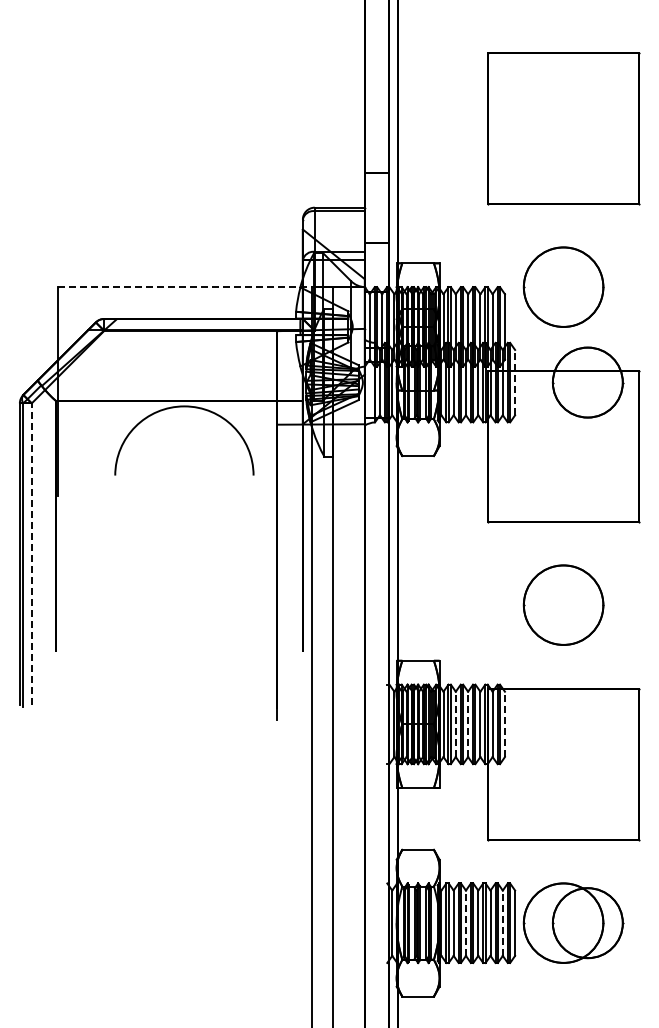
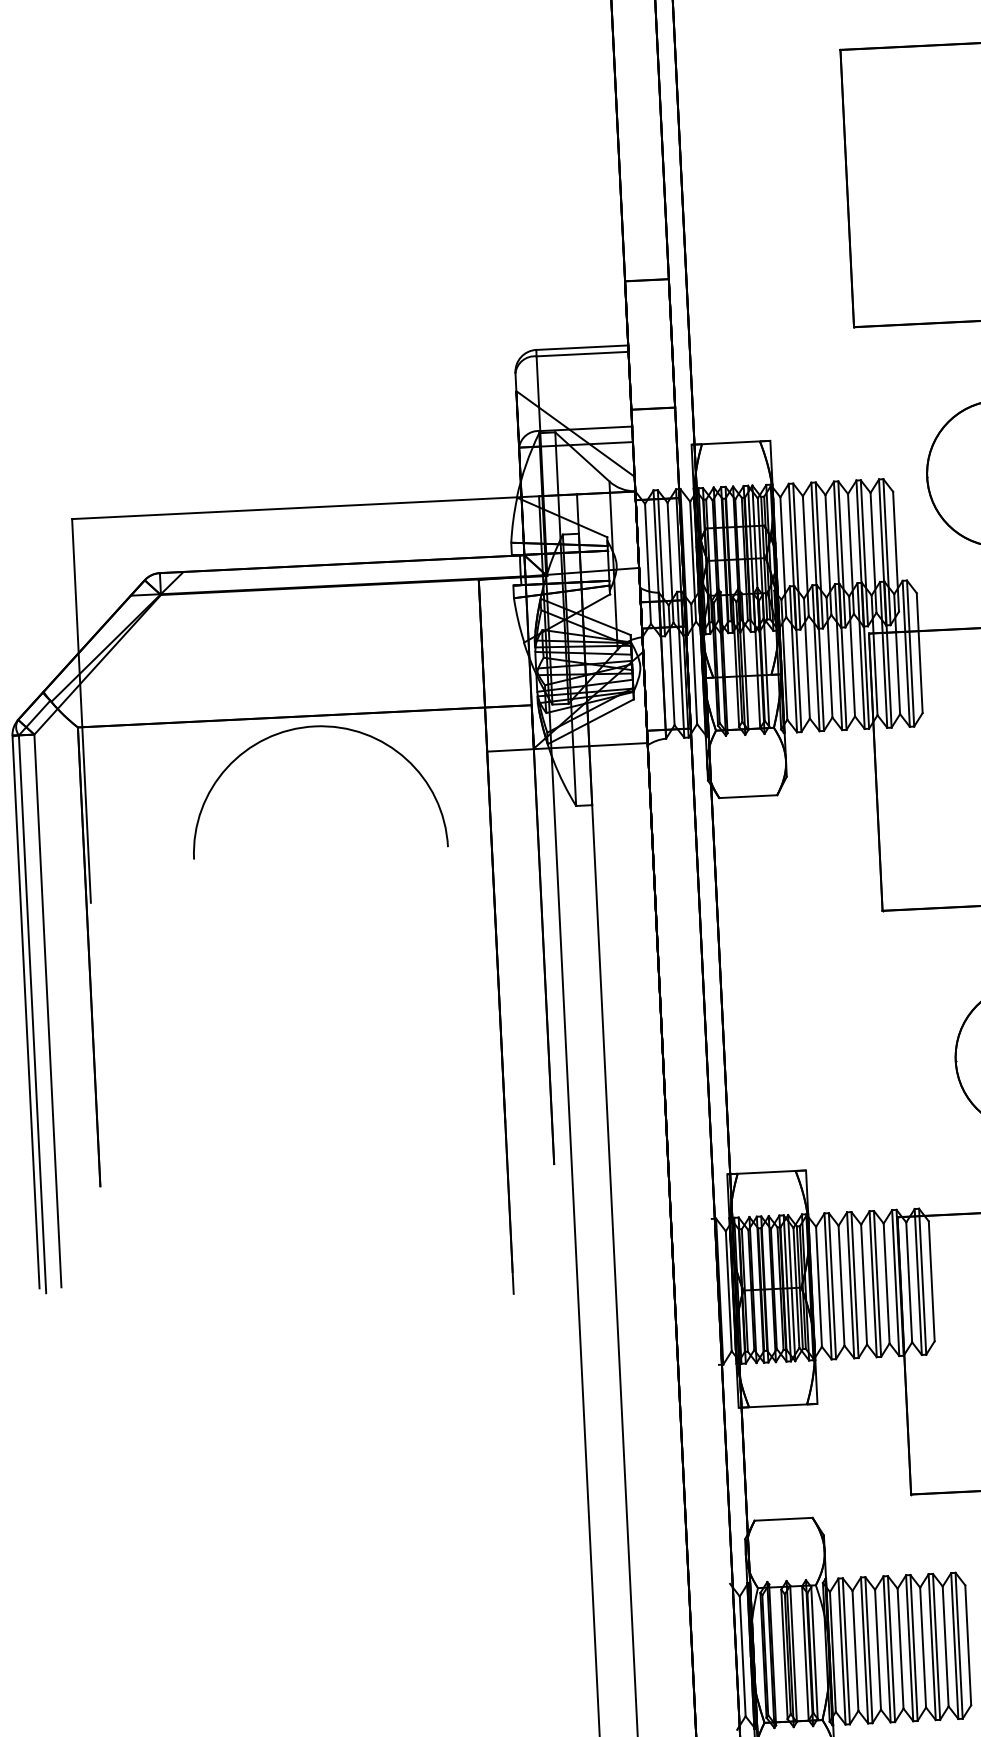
line: (185, 287) -> (306, 508), dashed -> solid
line: (515, 382) -> (920, 652), dashed -> solid
line: (31, 553) -> (47, 1010), dashed -> solid
line: (455, 724) -> (840, 1285), dashed -> solid
line: (468, 724) -> (864, 1284), dashed -> solid
line: (504, 724) -> (930, 1281), dashed -> solid
line: (465, 923) -> (877, 1650), dashed -> solid
line: (502, 923) -> (945, 1647), dashed -> solid

